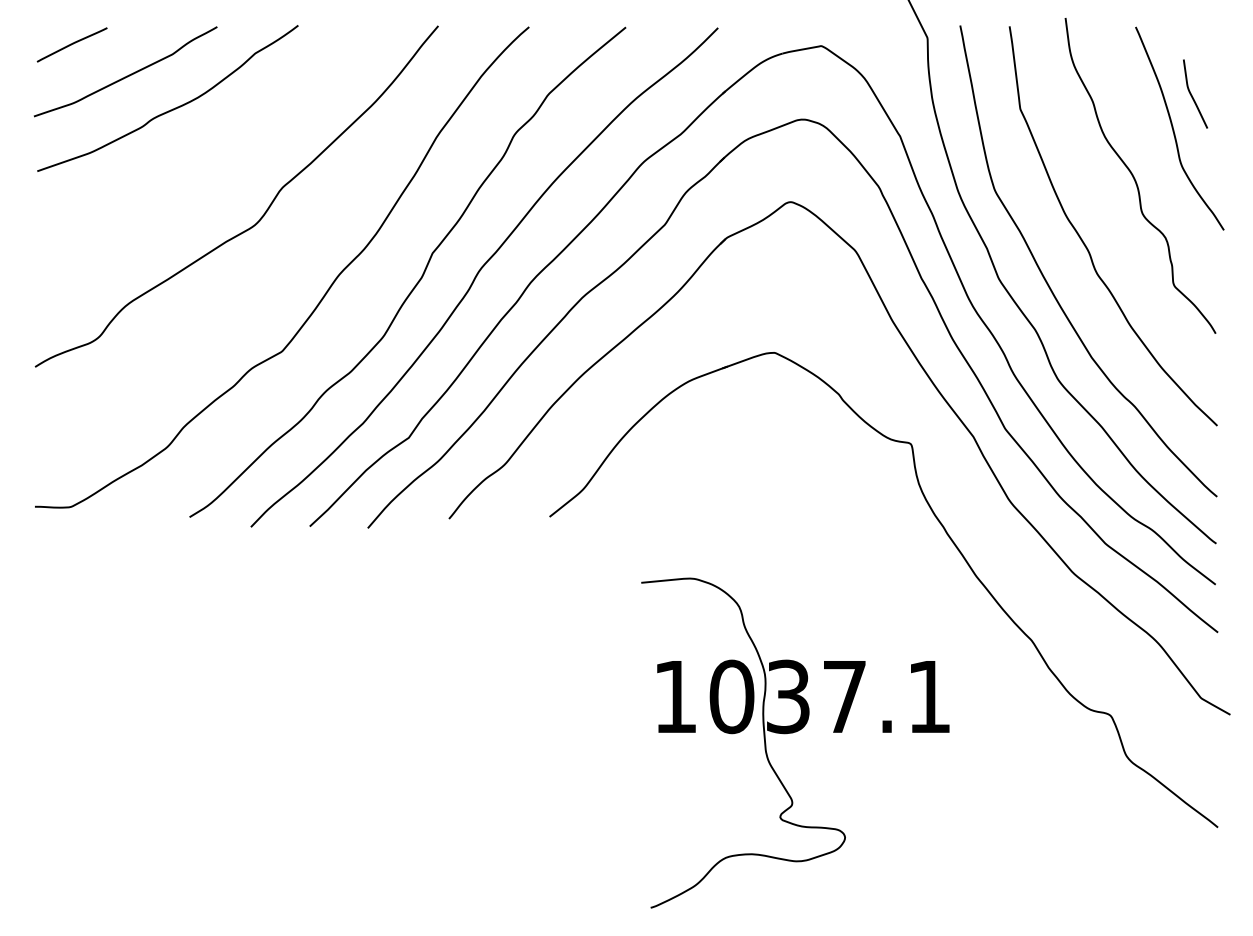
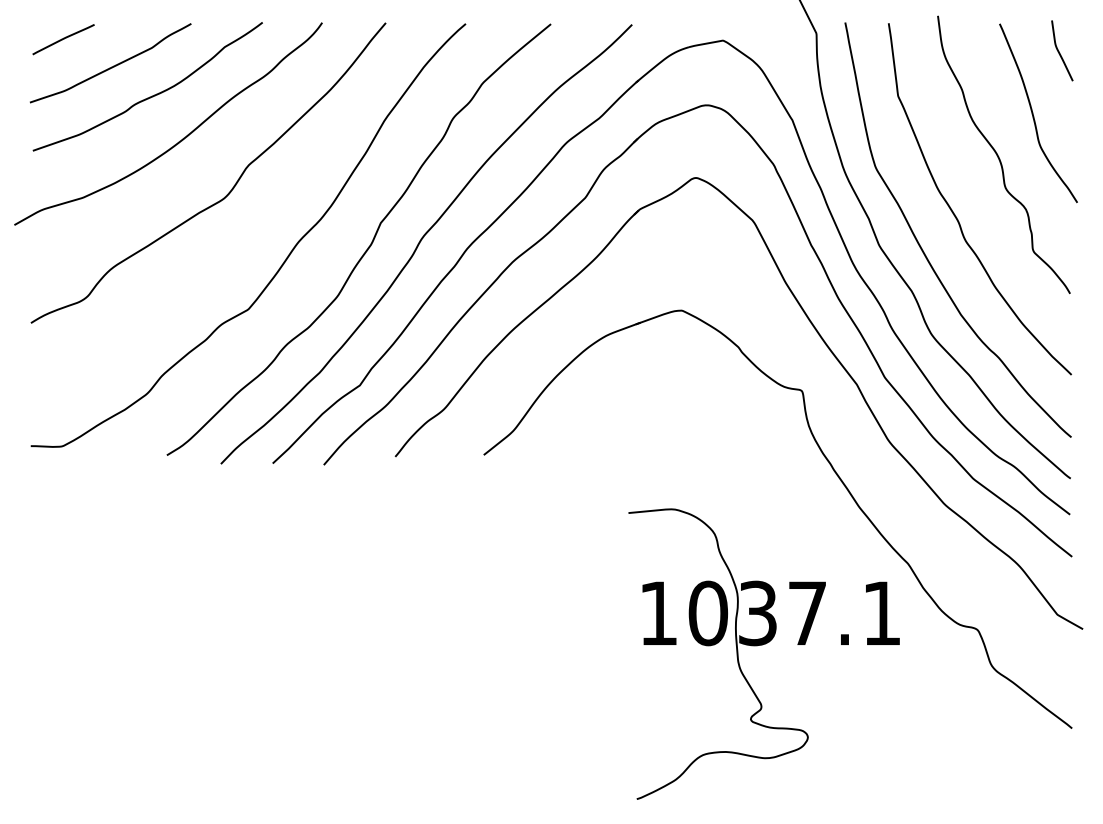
curve: (1192, 94) -> (1059, 51), moved
curve: (208, 156) -> (183, 137), added
part: (793, 733) -> (762, 645), moved

